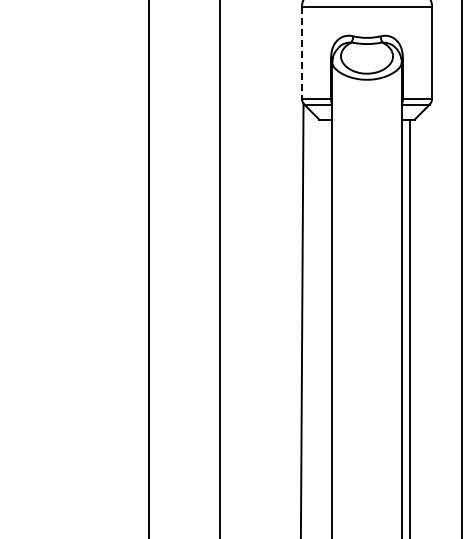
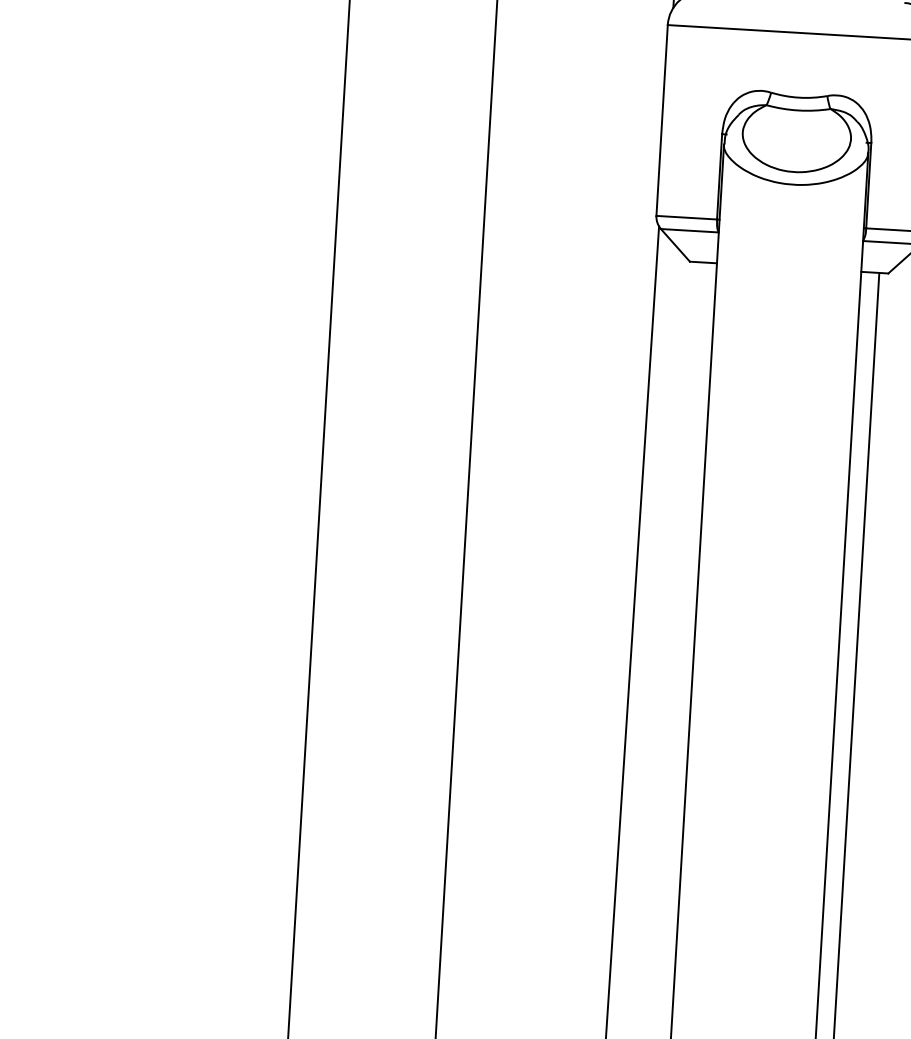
line: (301, 52) -> (661, 119), dashed -> solid

